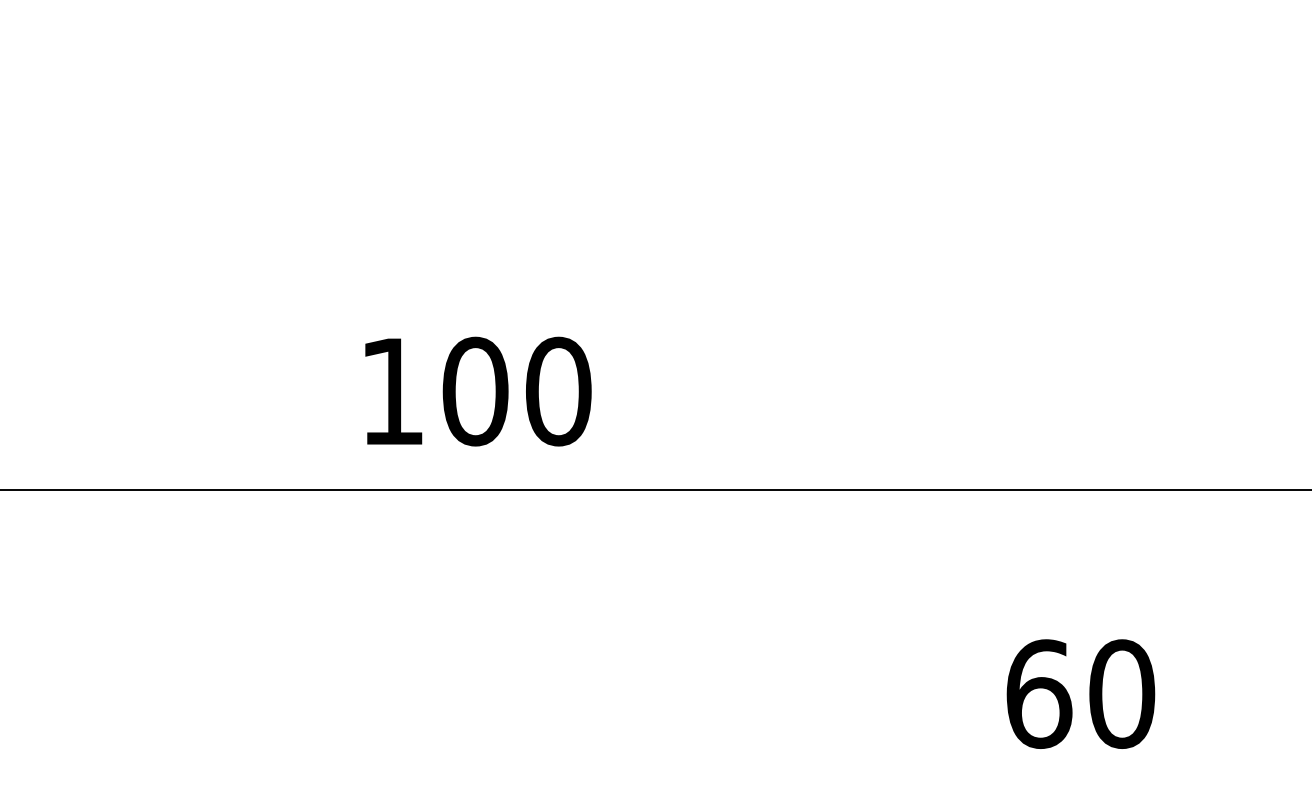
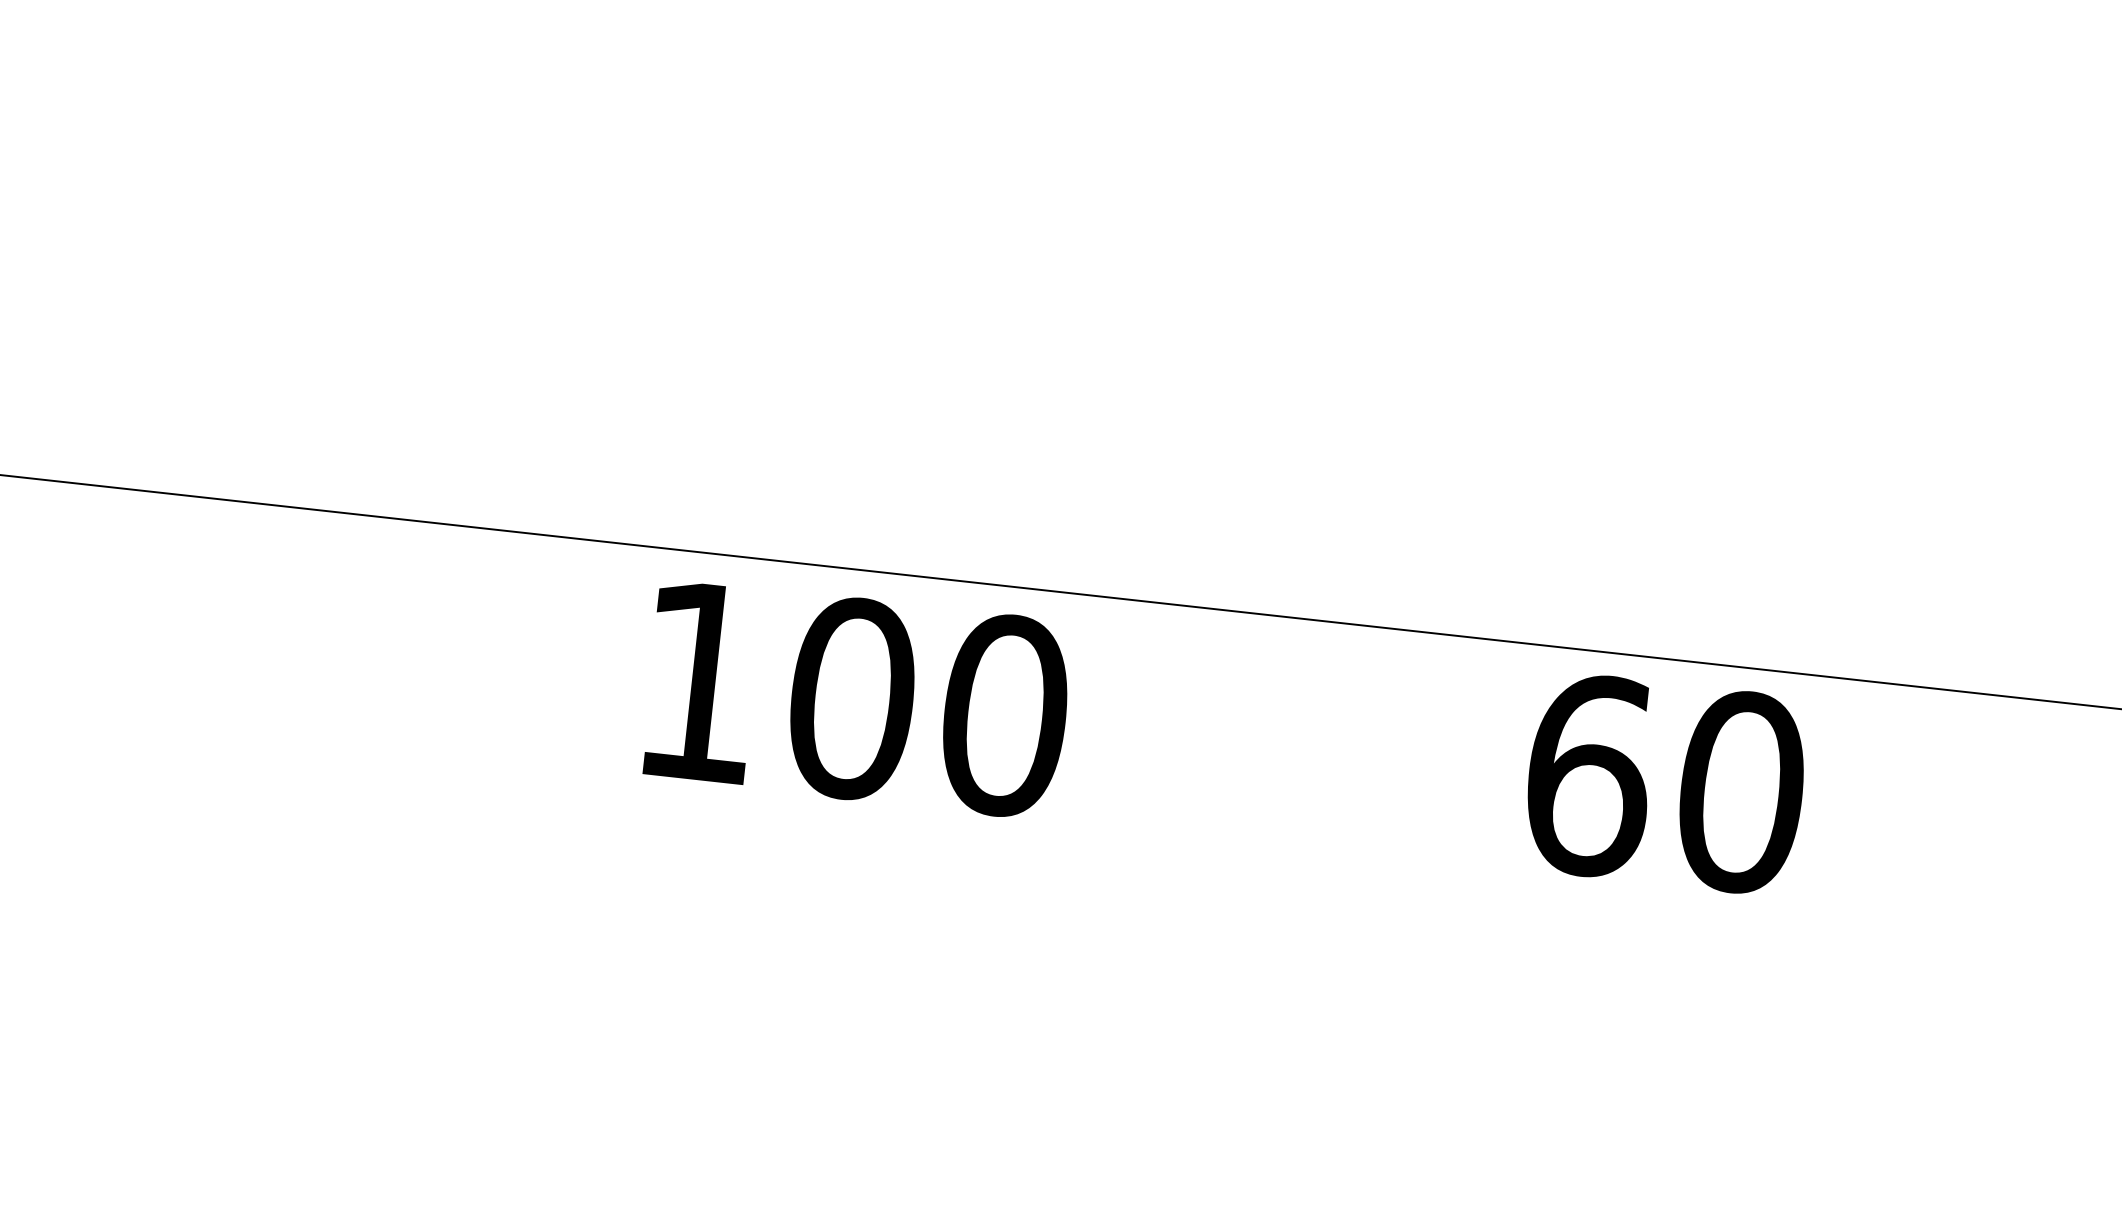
text: (478, 391) -> (857, 699), moved
text: (1080, 693) -> (1665, 782), moved

